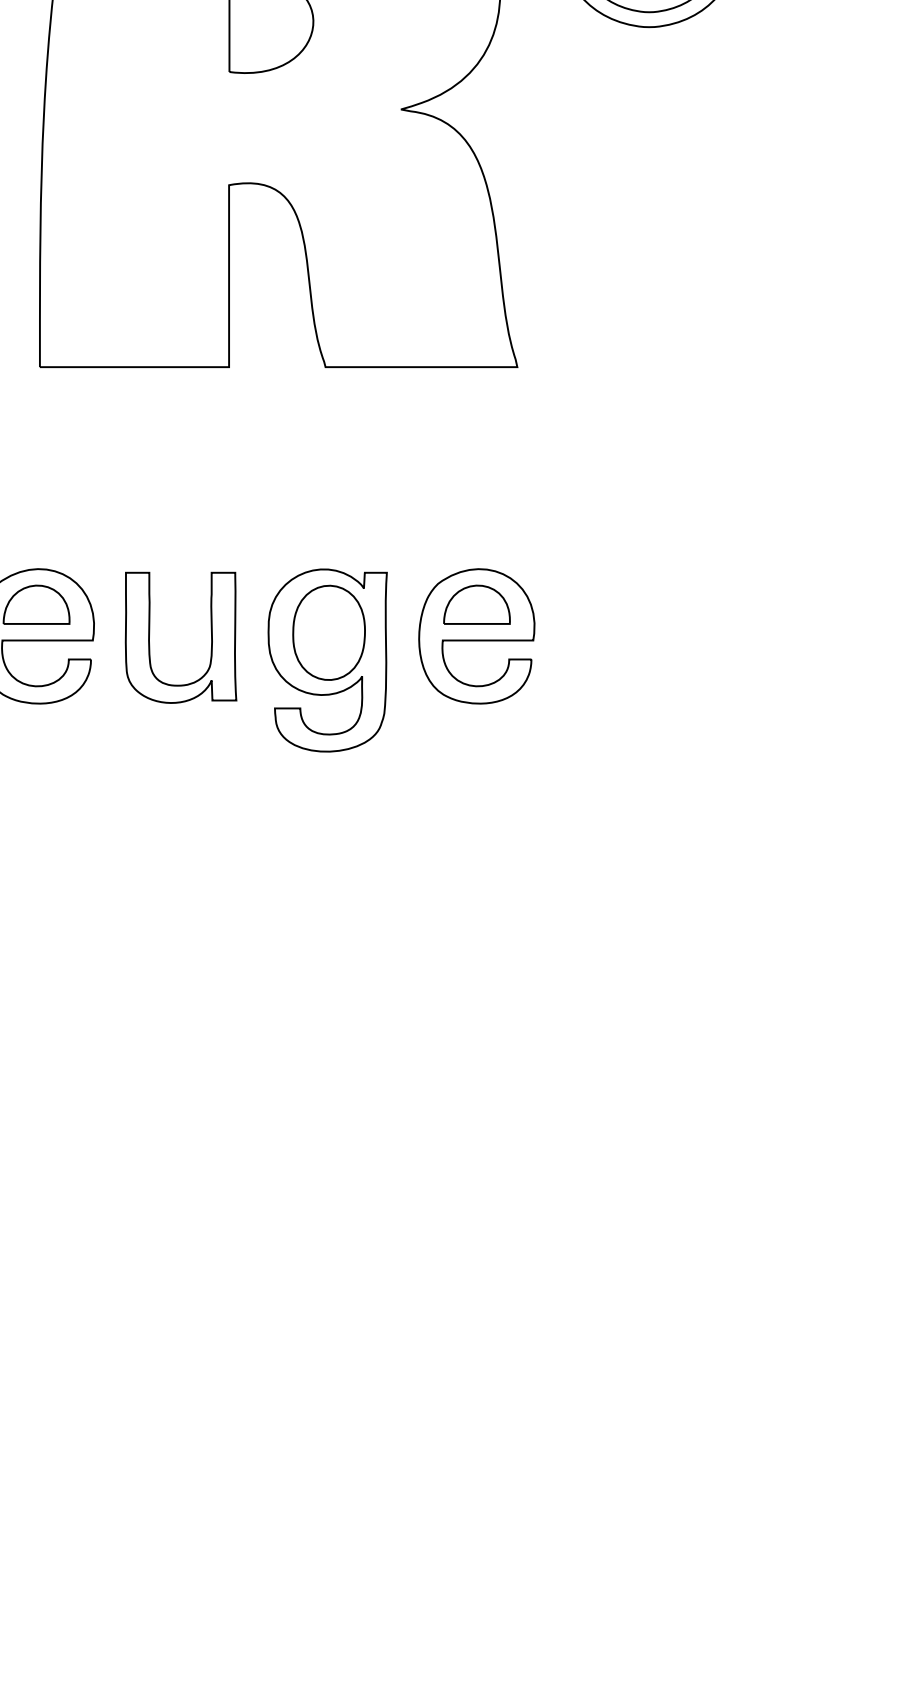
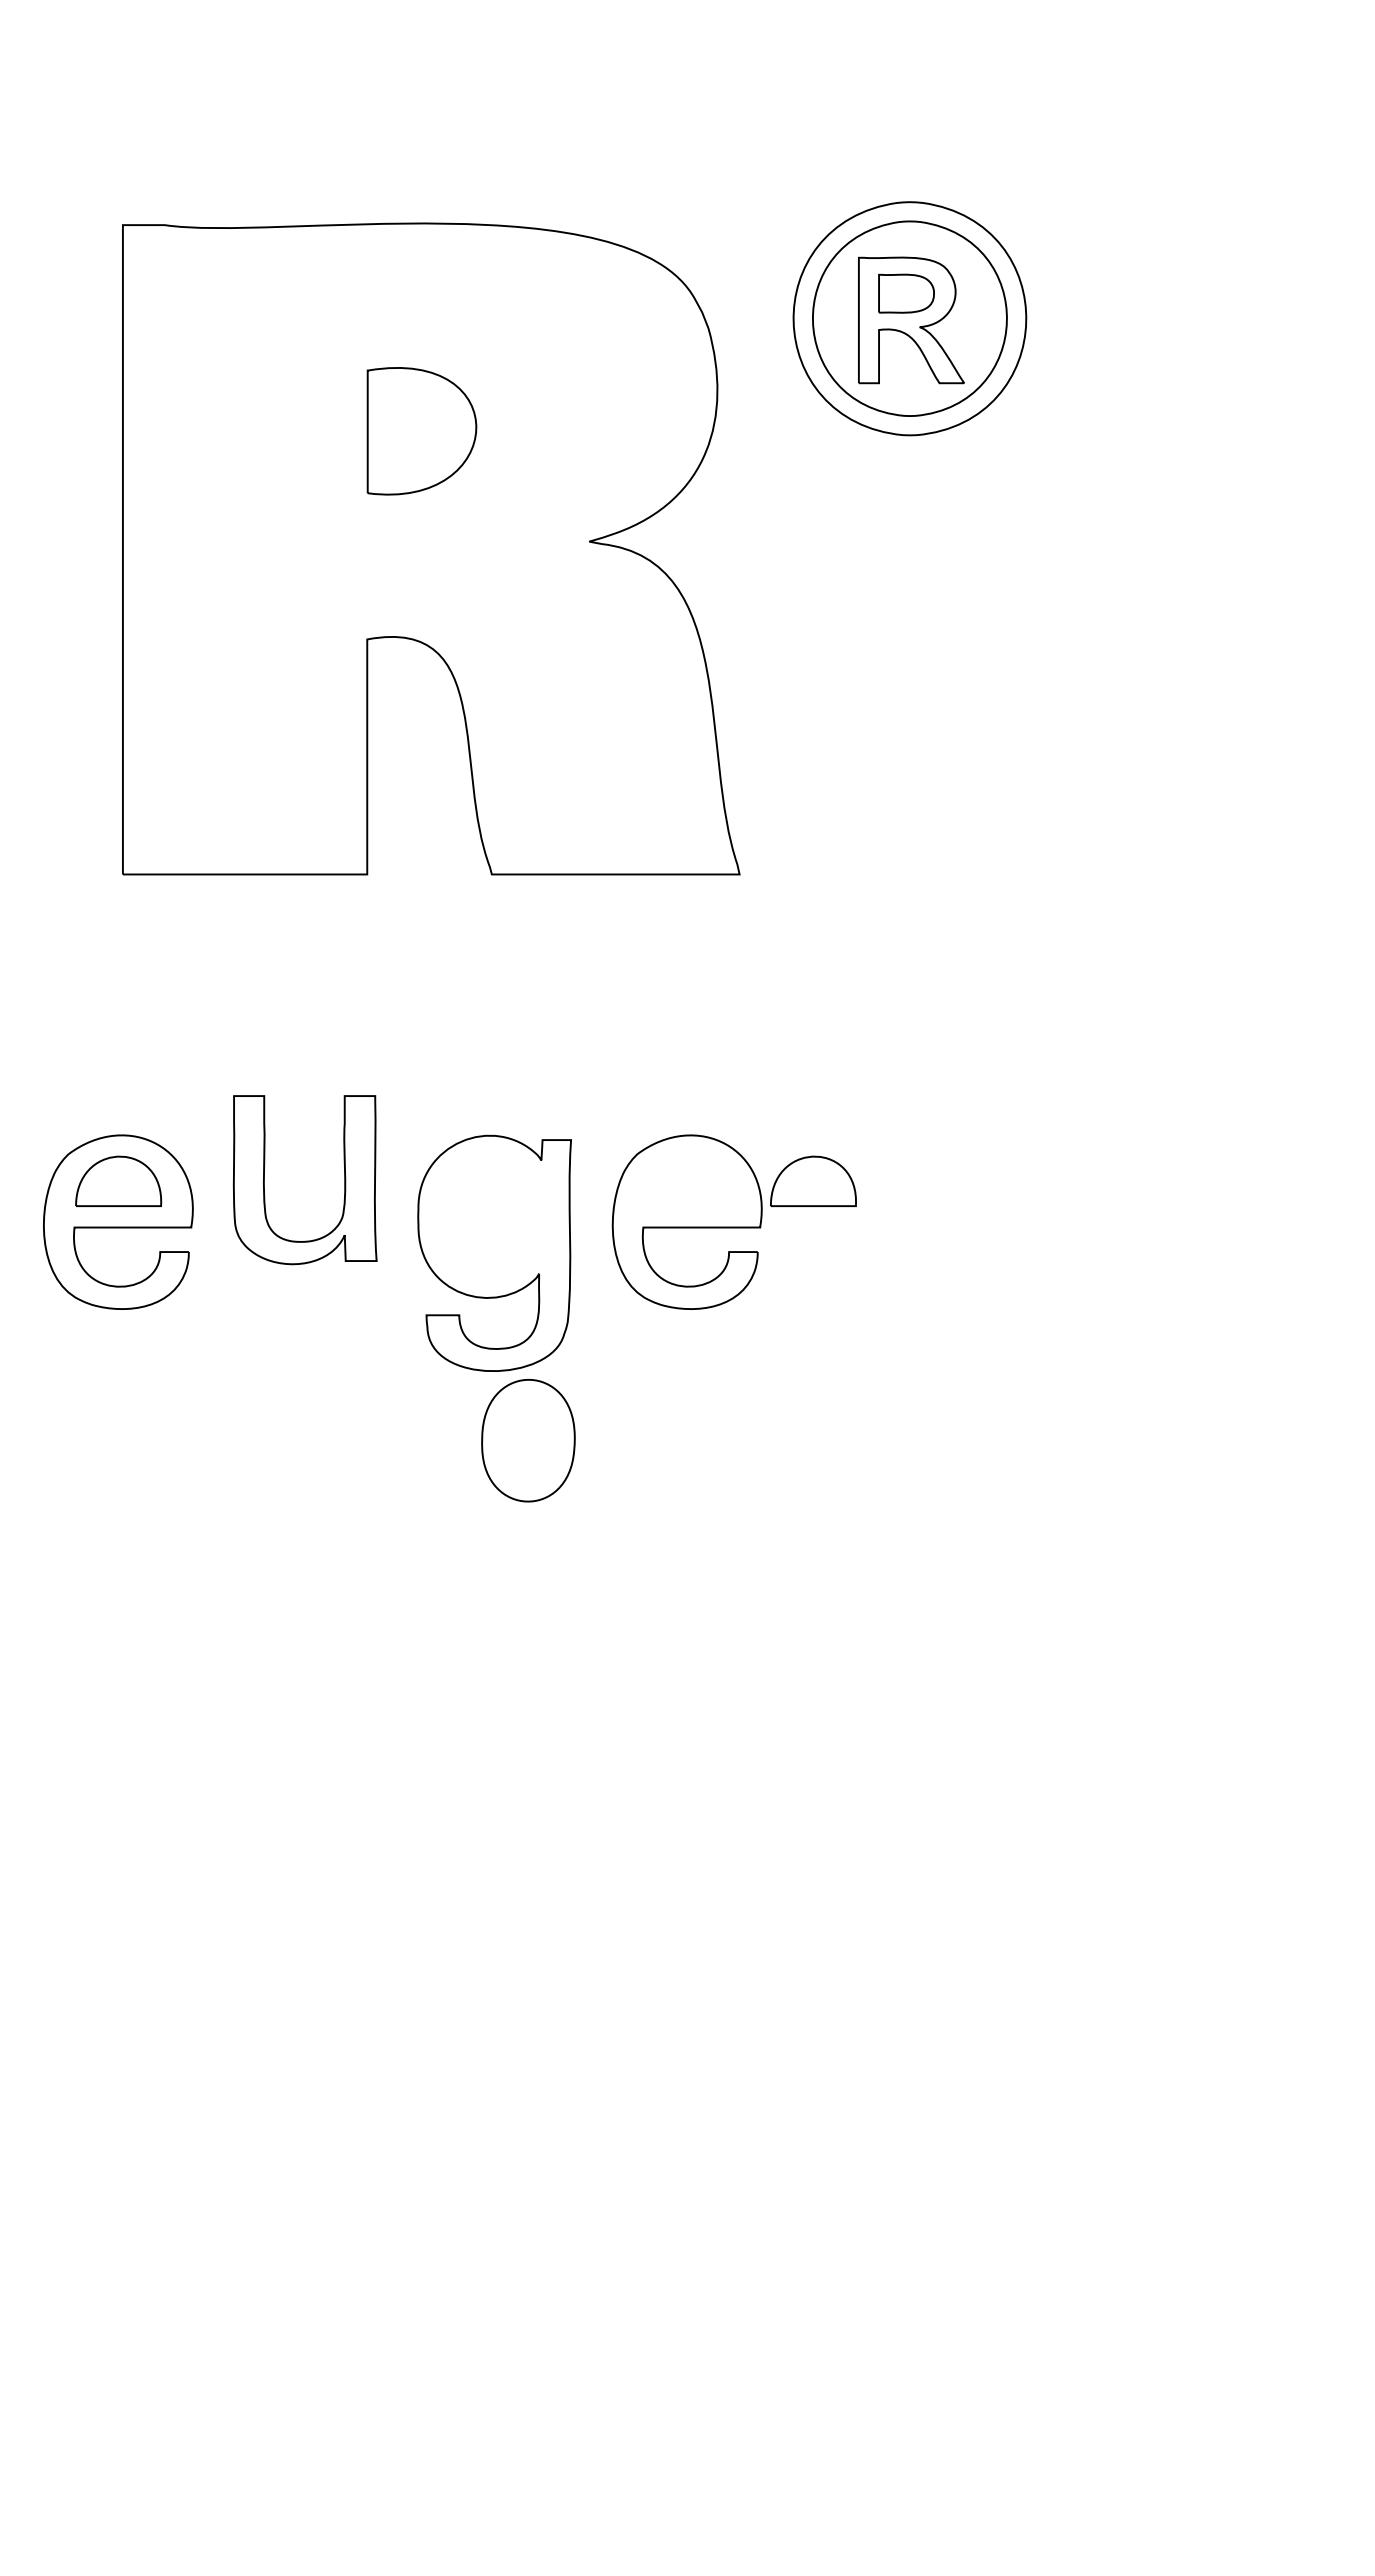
part: (477, 604) -> (813, 1180), moved
part: (329, 632) -> (528, 1440), moved
part: (211, 638) -> (344, 1180), moved

